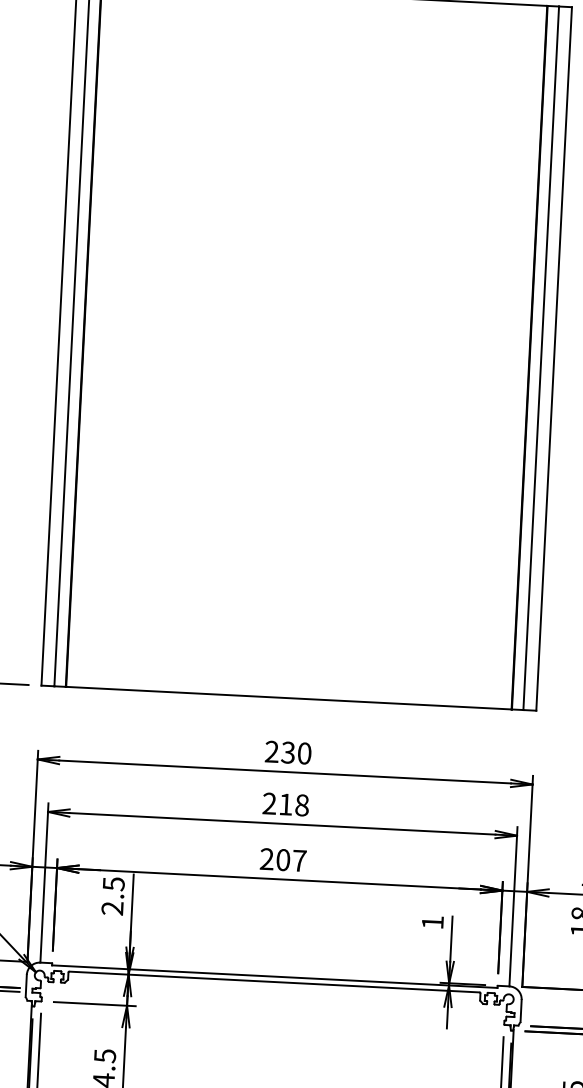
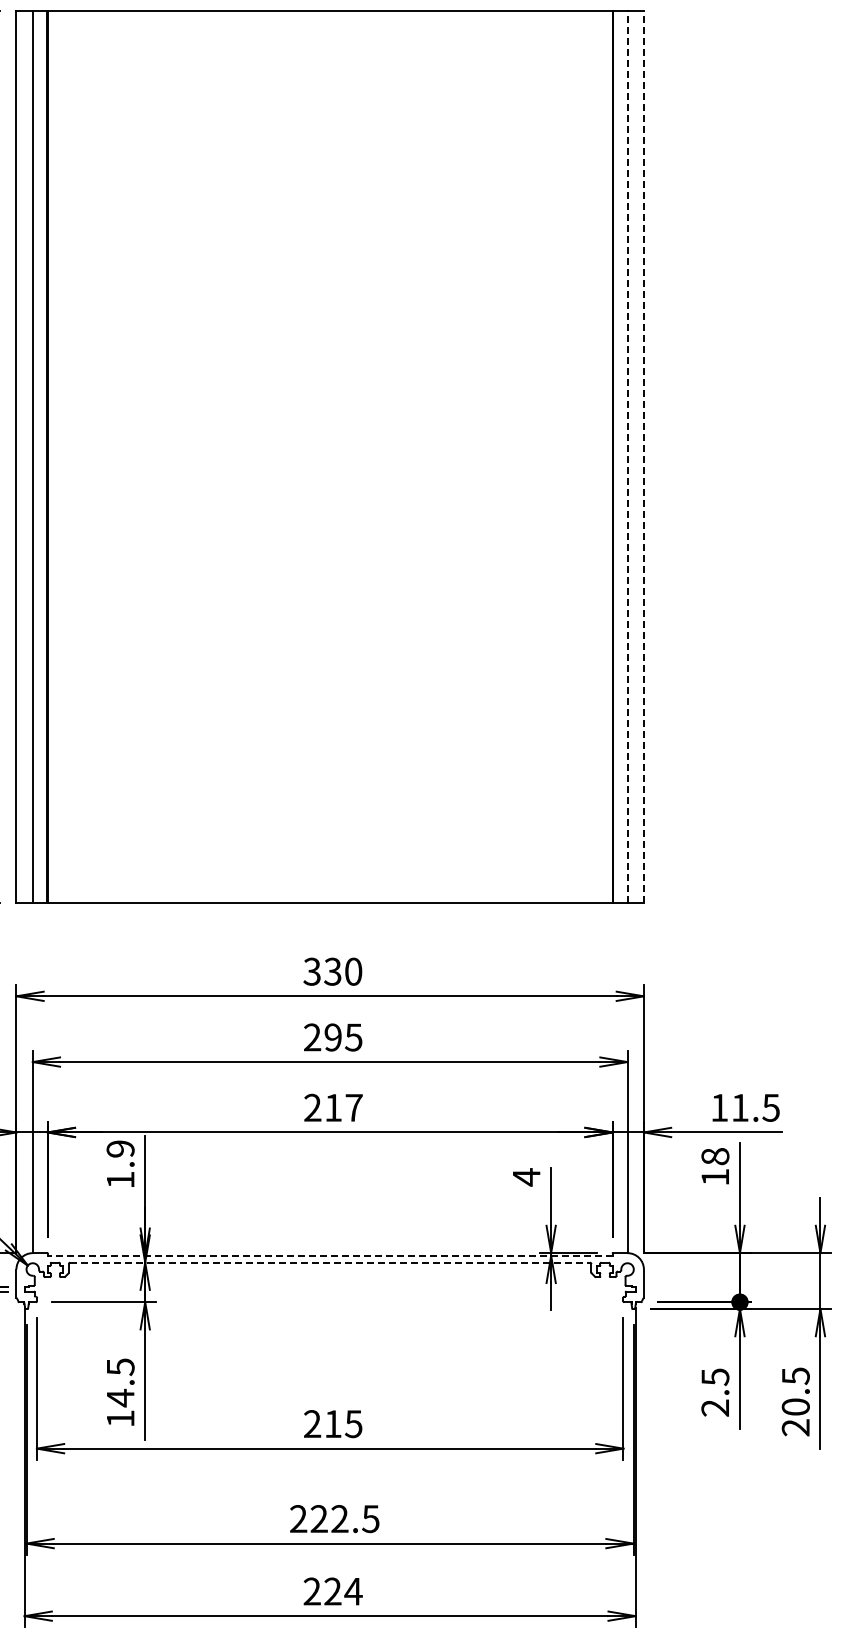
line: (541, 358) -> (627, 456), solid -> dashed
line: (553, 358) -> (643, 456), solid -> dashed
text: (271, 751) -> (311, 971), 230 -> 330
text: (294, 804) -> (343, 1037), 218 -> 295
text: (283, 859) -> (333, 1107), 207 -> 217
text: (113, 896) -> (120, 1164), 2.5 -> 1.9
text: (432, 922) -> (526, 1177), 1 -> 4
line: (274, 976) -> (329, 1255), solid -> dashed
line: (274, 981) -> (330, 1262), solid -> dashed

